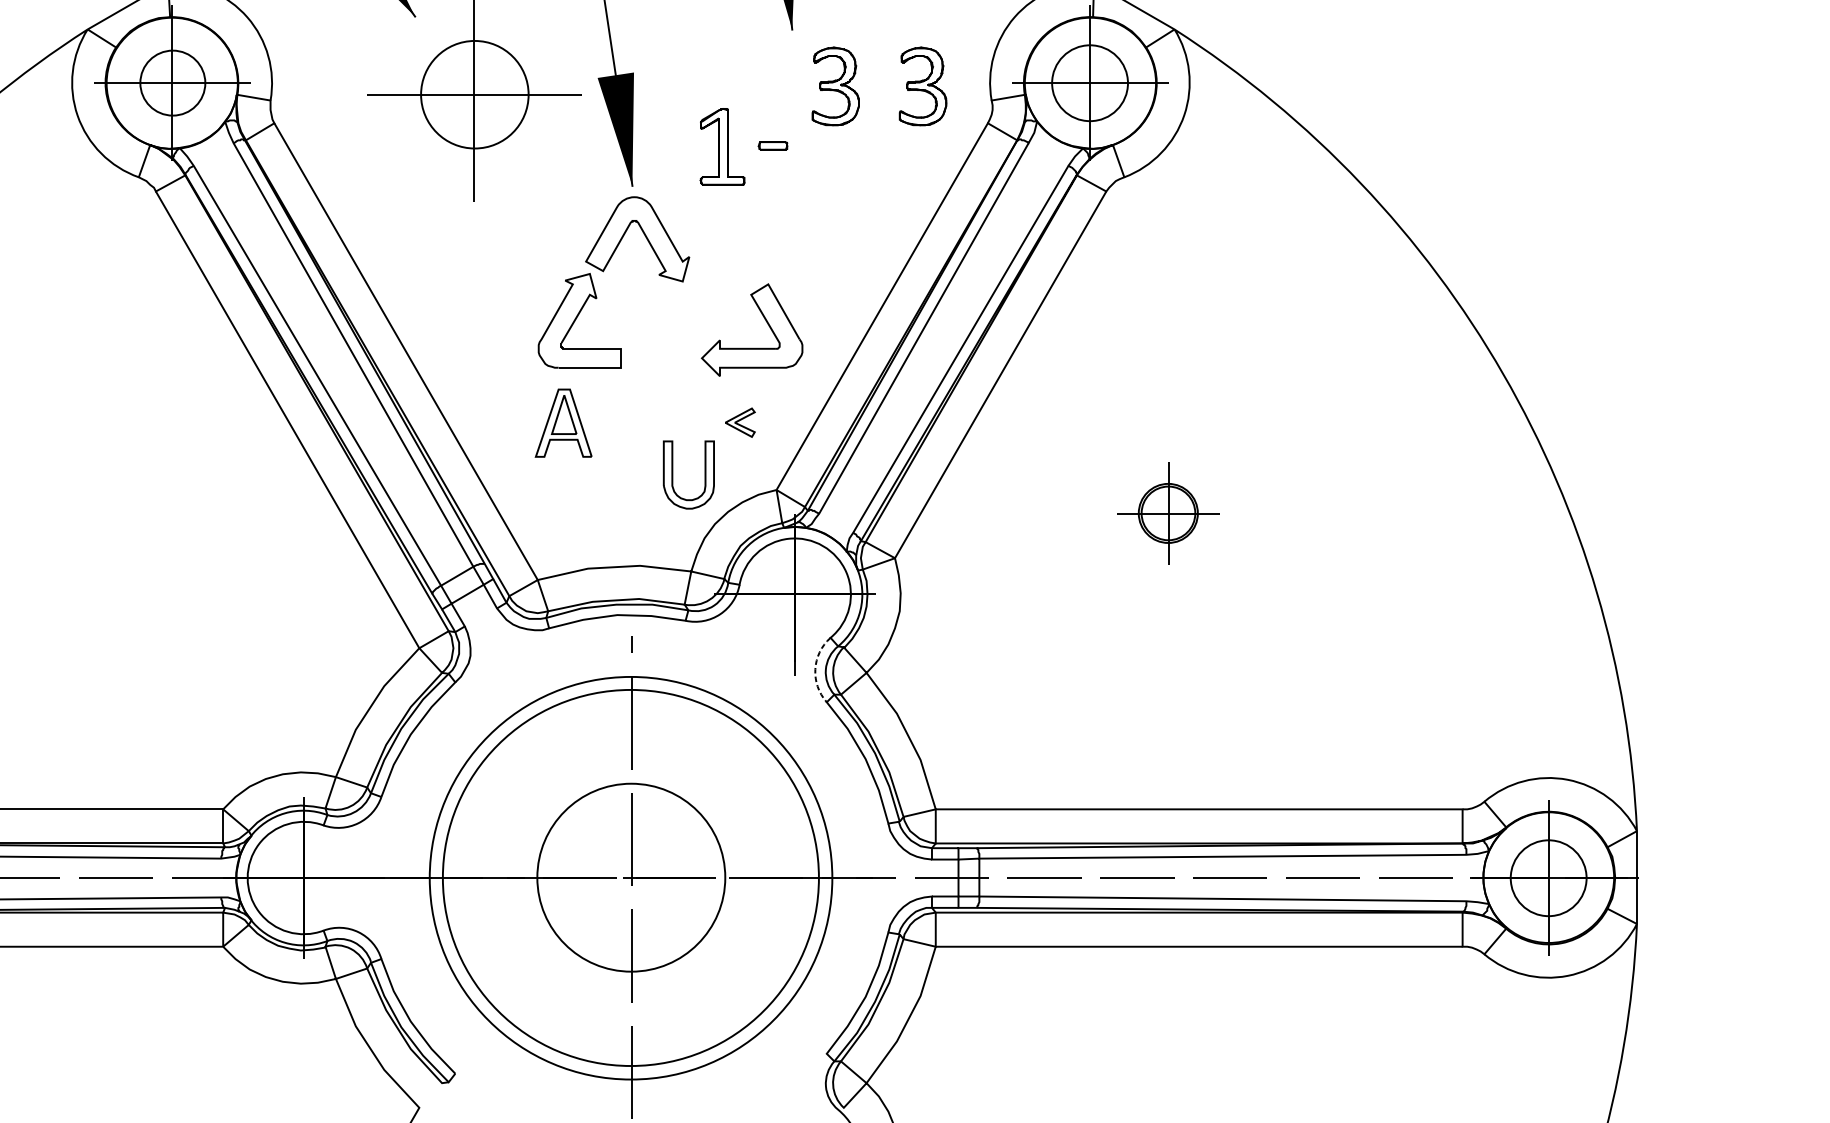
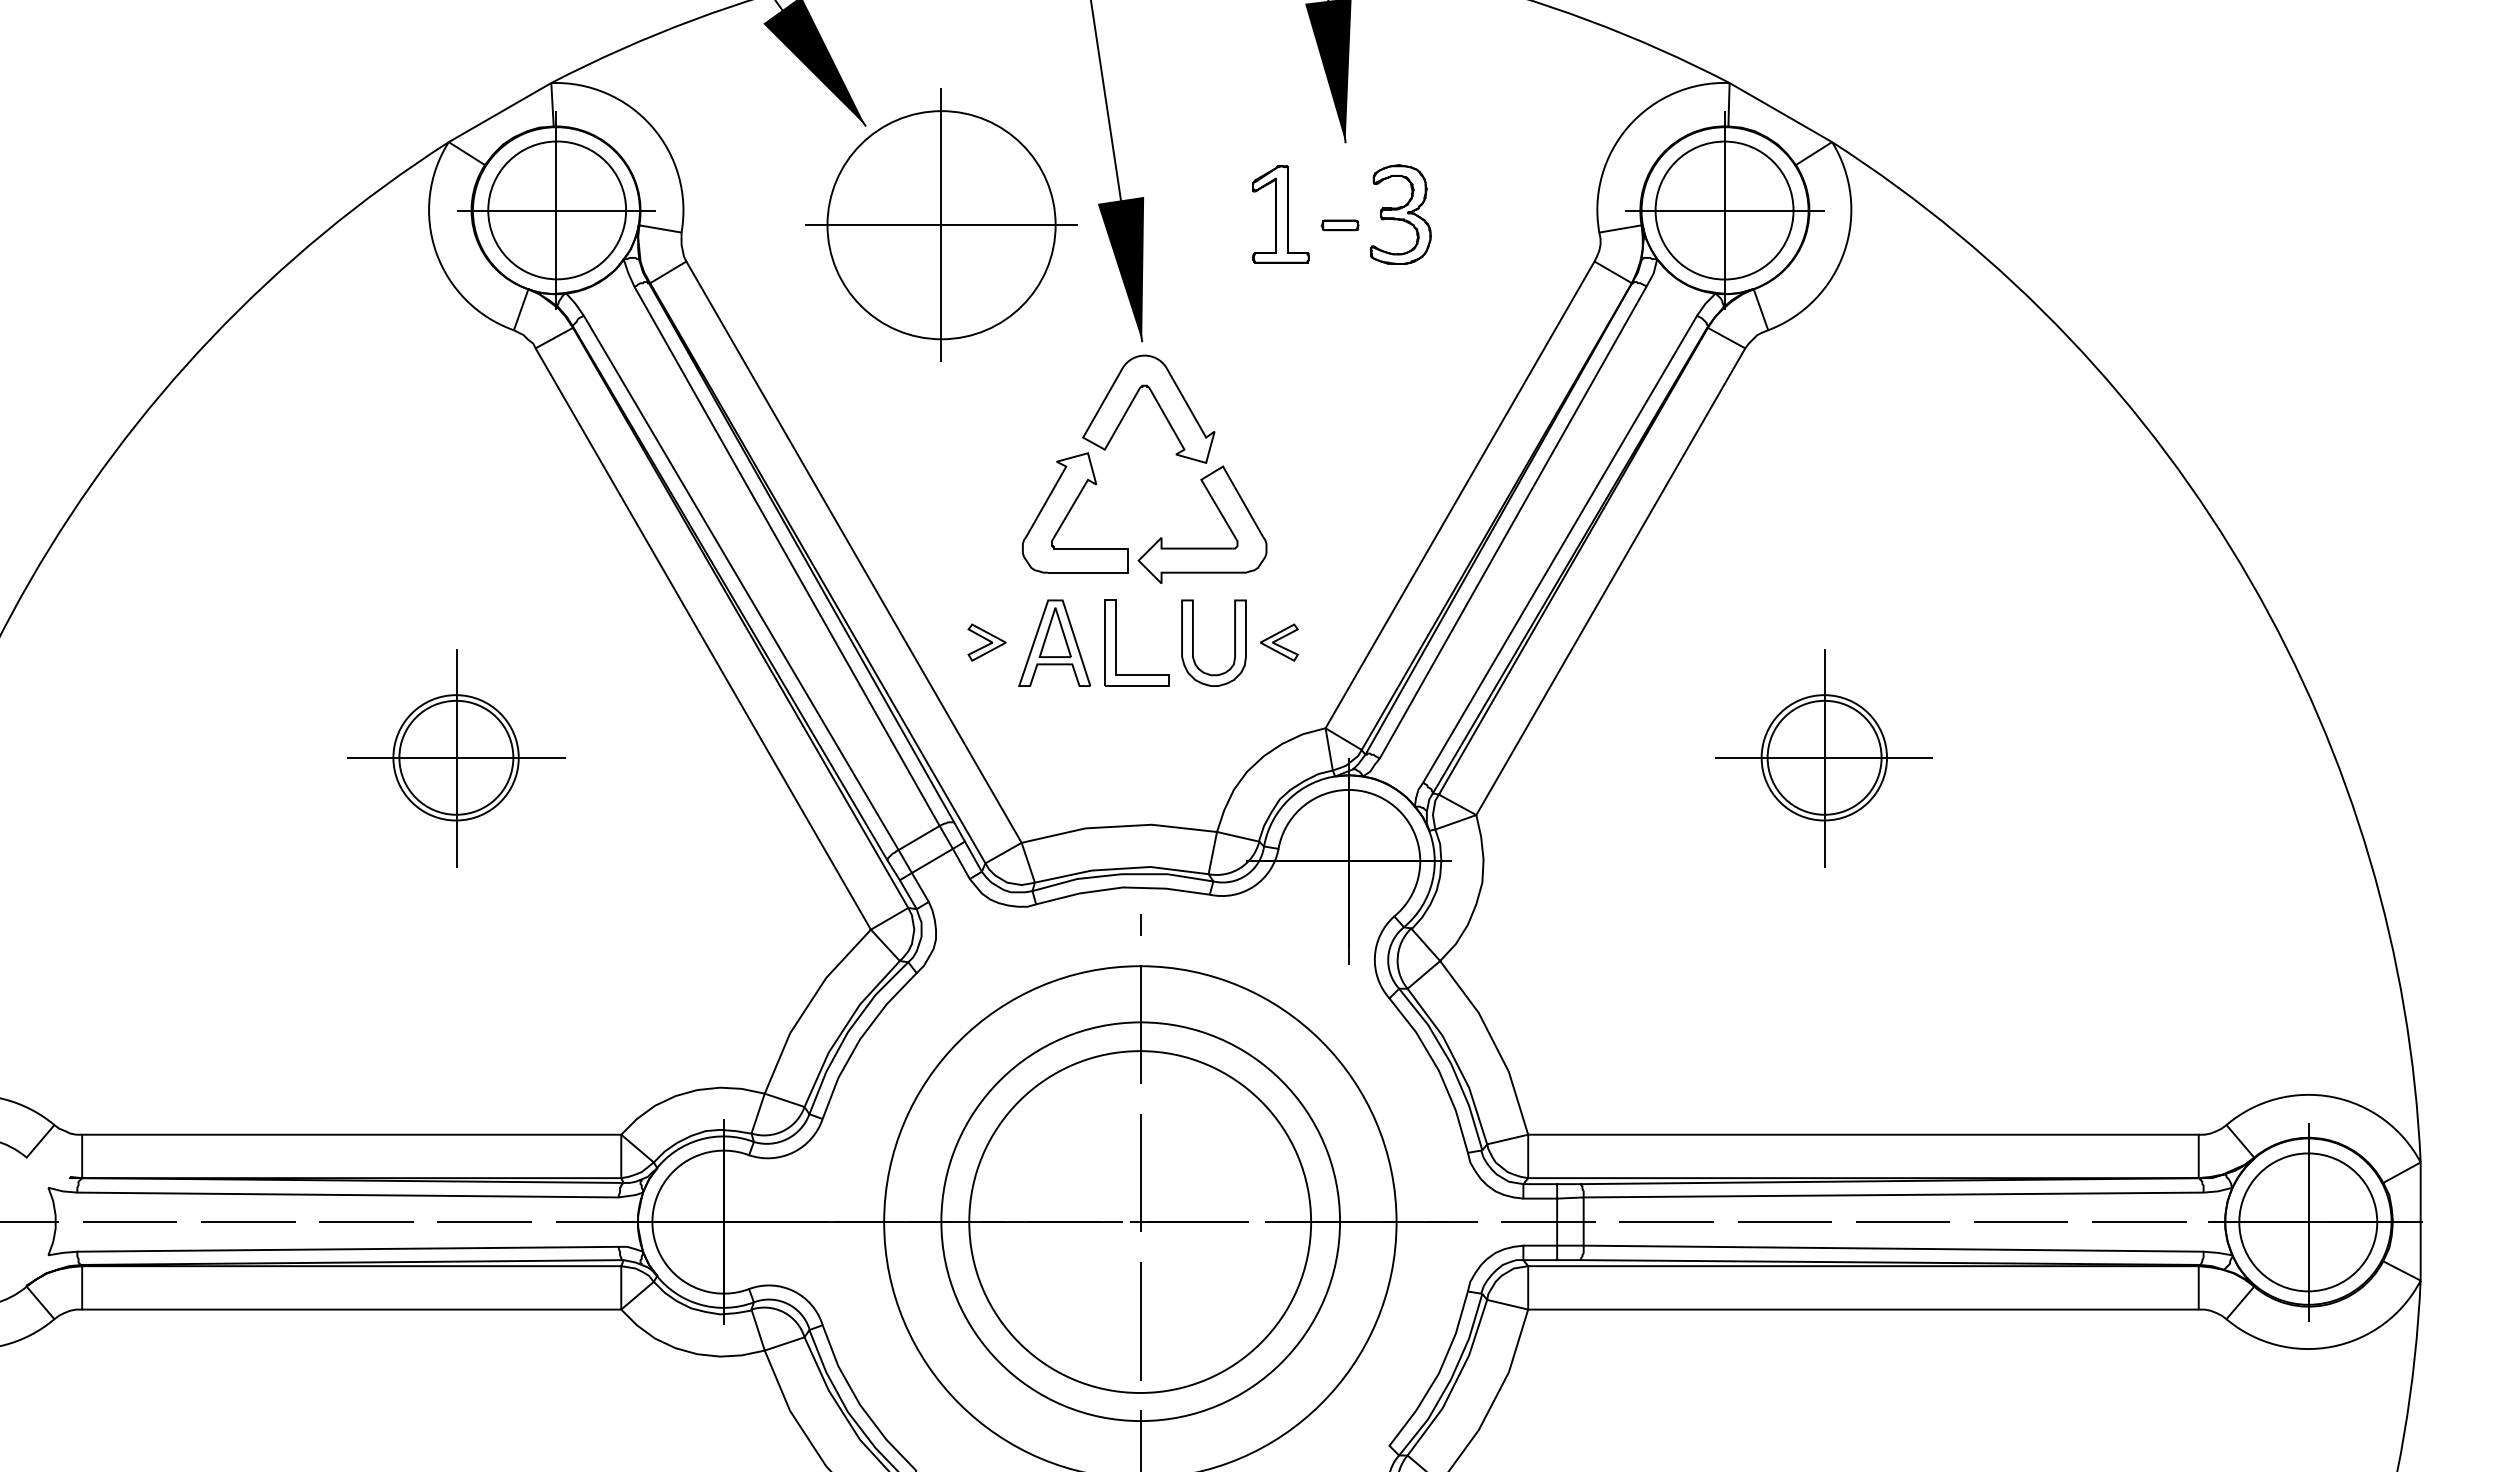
circle: (173, 83) -> (557, 210), size x1.67
circle: (1090, 83) -> (1724, 210), size x1.43
part: (922, 86) -> (1511, 214), removed
circle: (474, 94) -> (941, 225), size x1.67
part: (722, 146) -> (1280, 214), moved
part: (773, 146) -> (1340, 225), moved
part: (766, 322) -> (1220, 514), moved
part: (510, 422) -> (986, 642), added
part: (612, 422) -> (1116, 642), added
part: (672, 474) -> (1193, 642), moved
part: (93, 513) -> (456, 758), added
part: (1167, 513) -> (1823, 758), size x1.67
arc: (815, 669) -> (1374, 956), dashed -> solid
circle: (631, 877) -> (1140, 1221), size x1.67
circle: (631, 878) -> (1140, 1222), size x0.71
circle: (1548, 878) -> (2308, 1222), size x1.43

